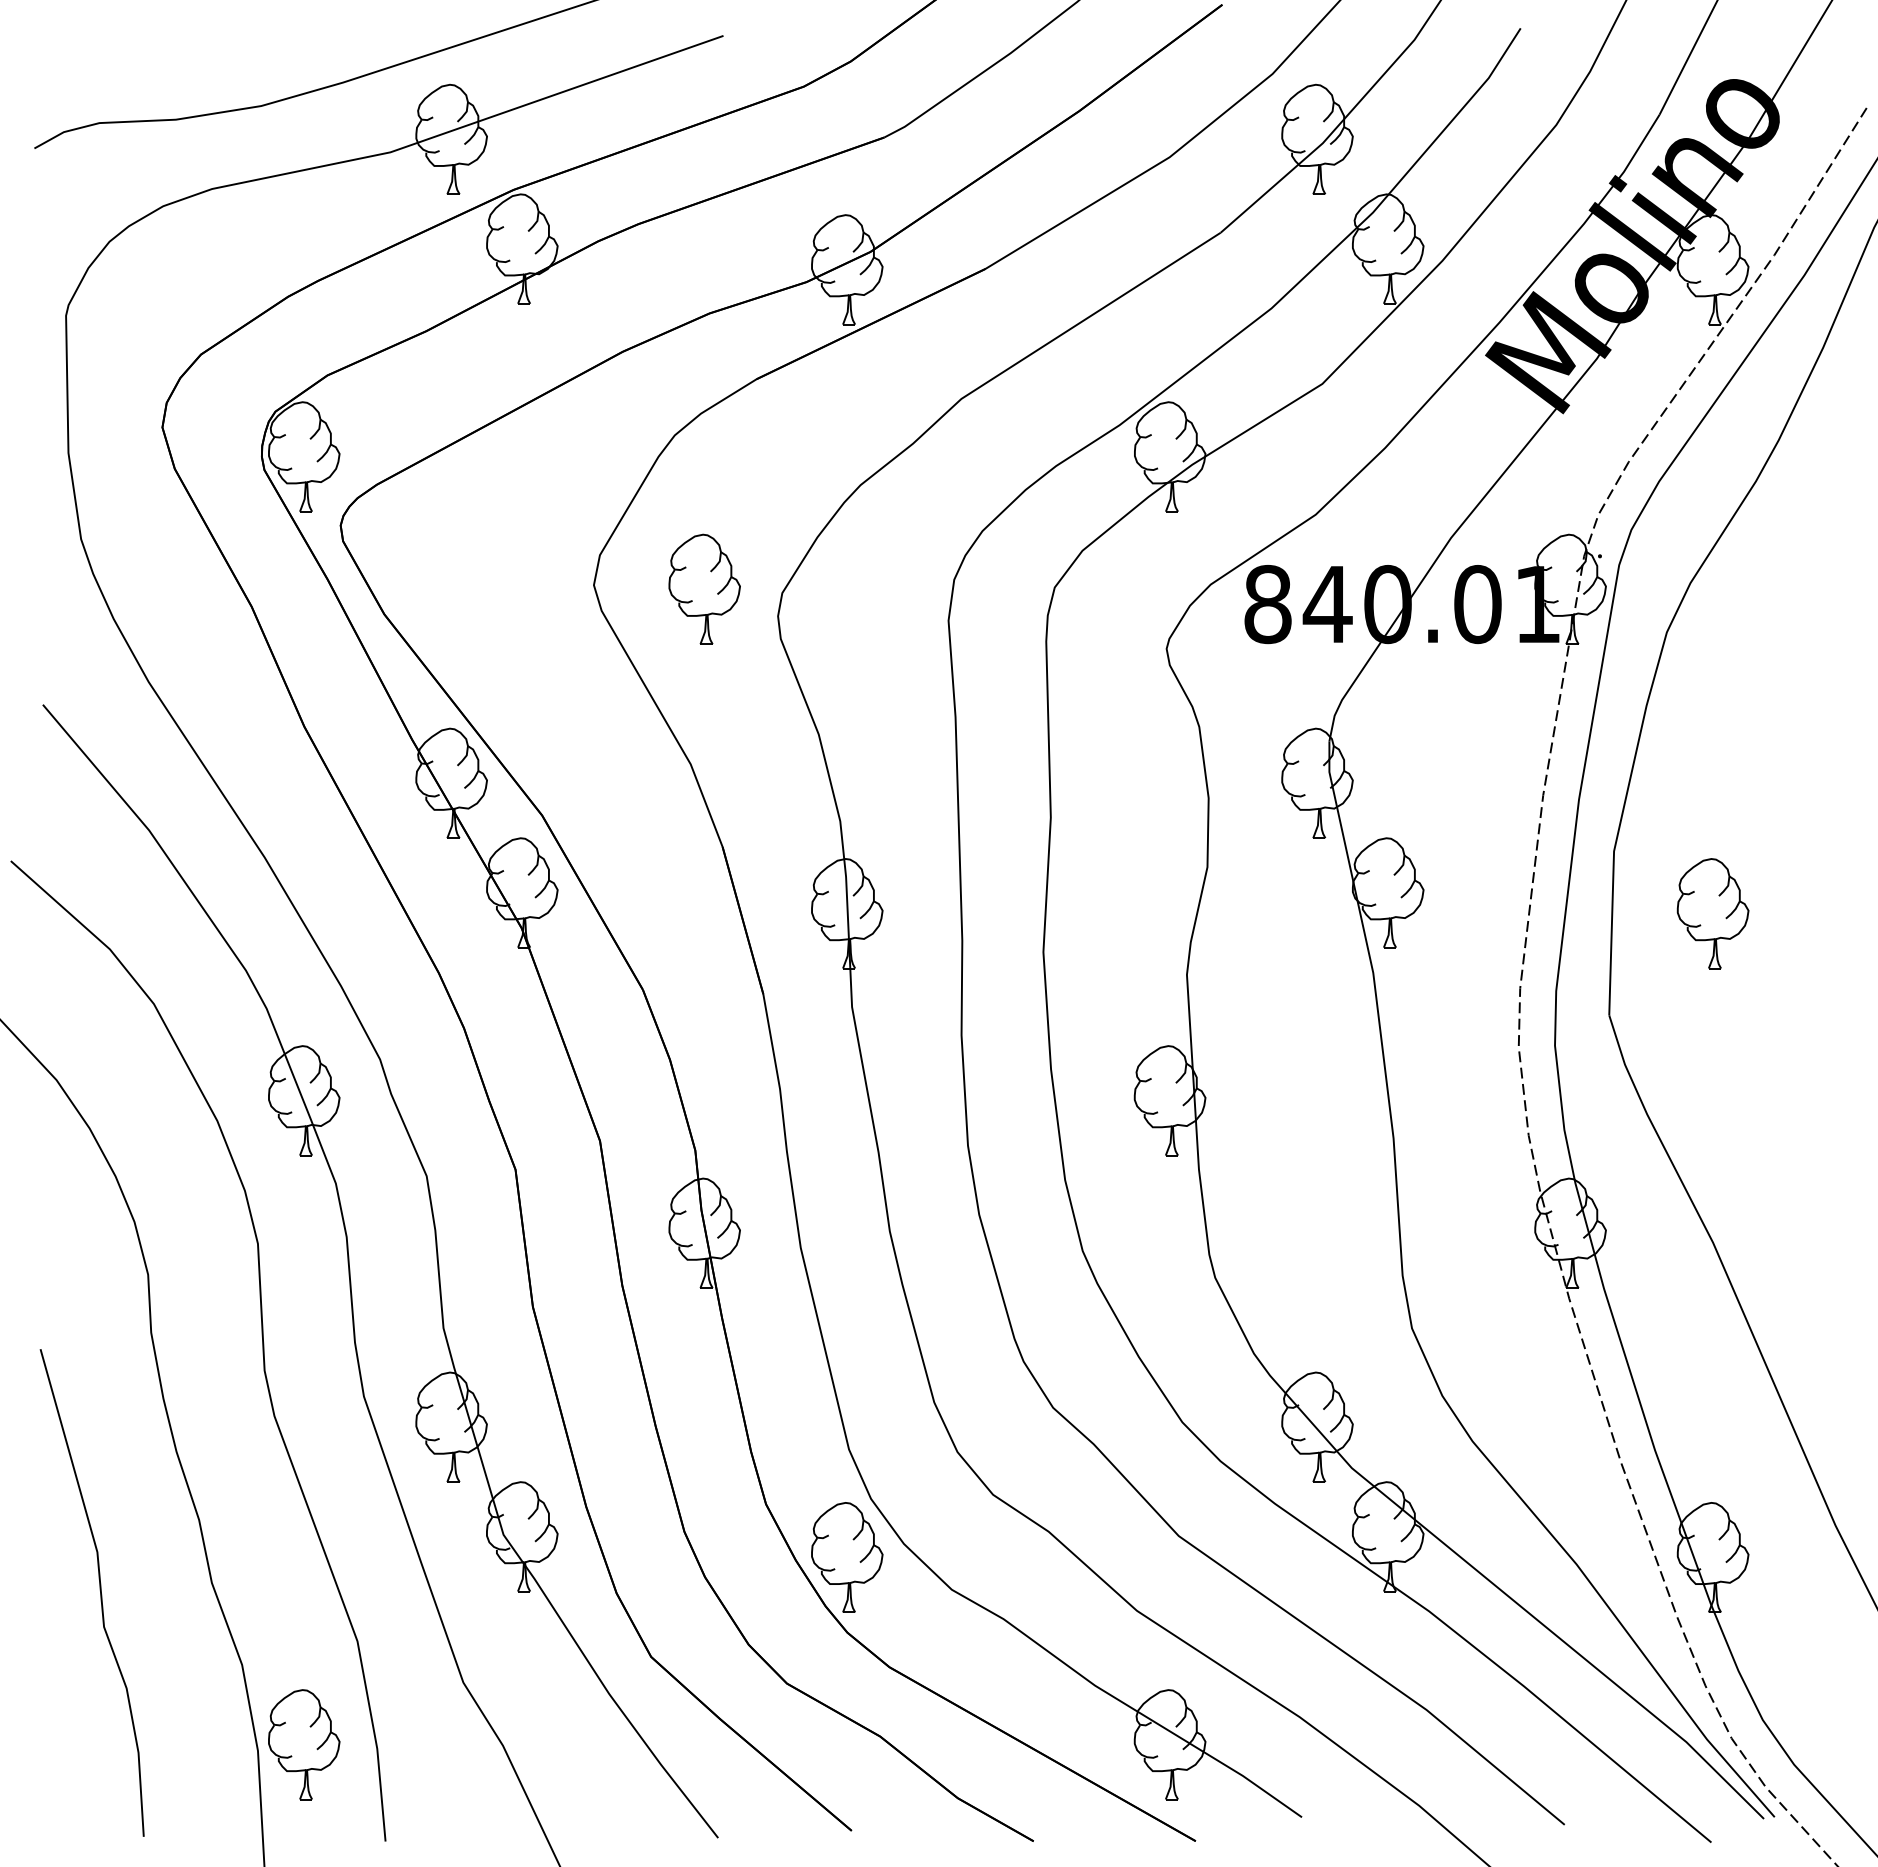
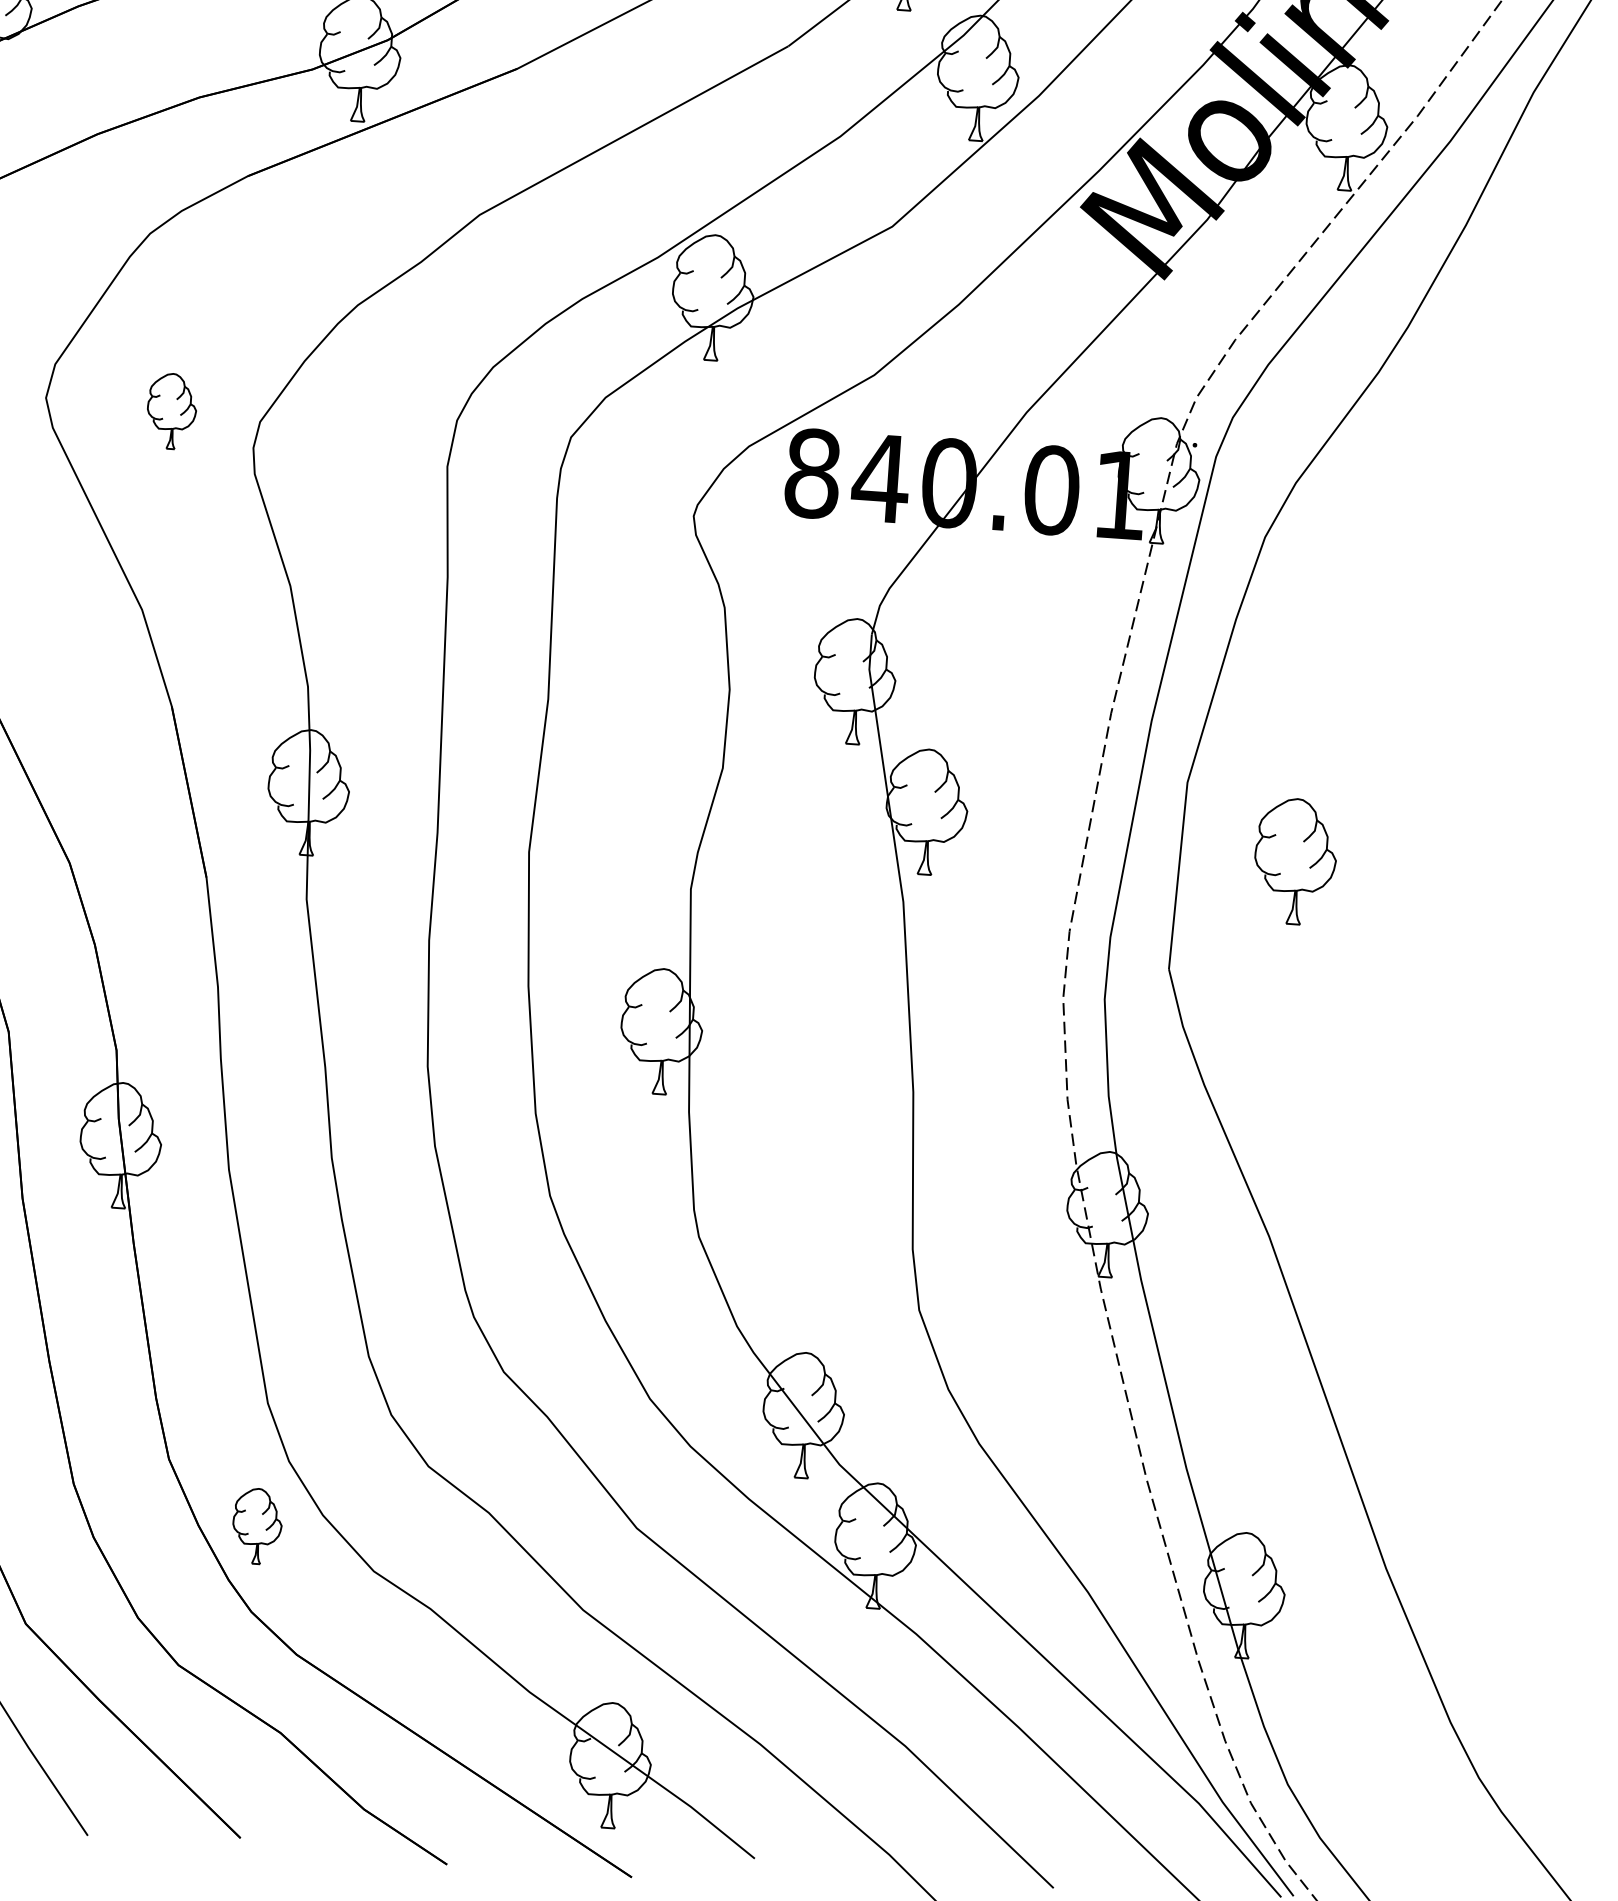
part: (704, 588) -> (171, 410), size x0.6
part: (847, 1557) -> (257, 1526), size x0.6

